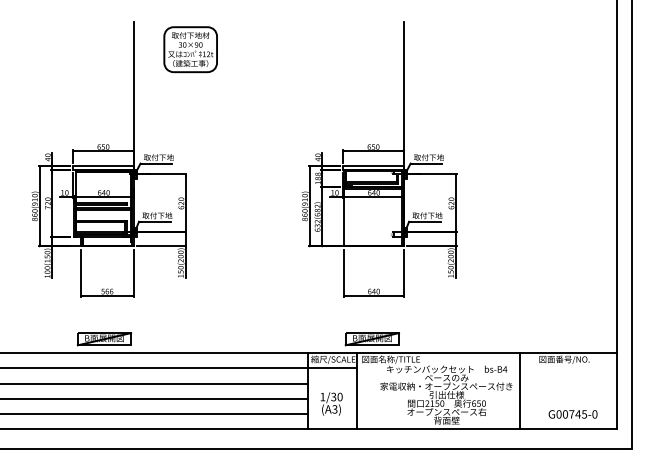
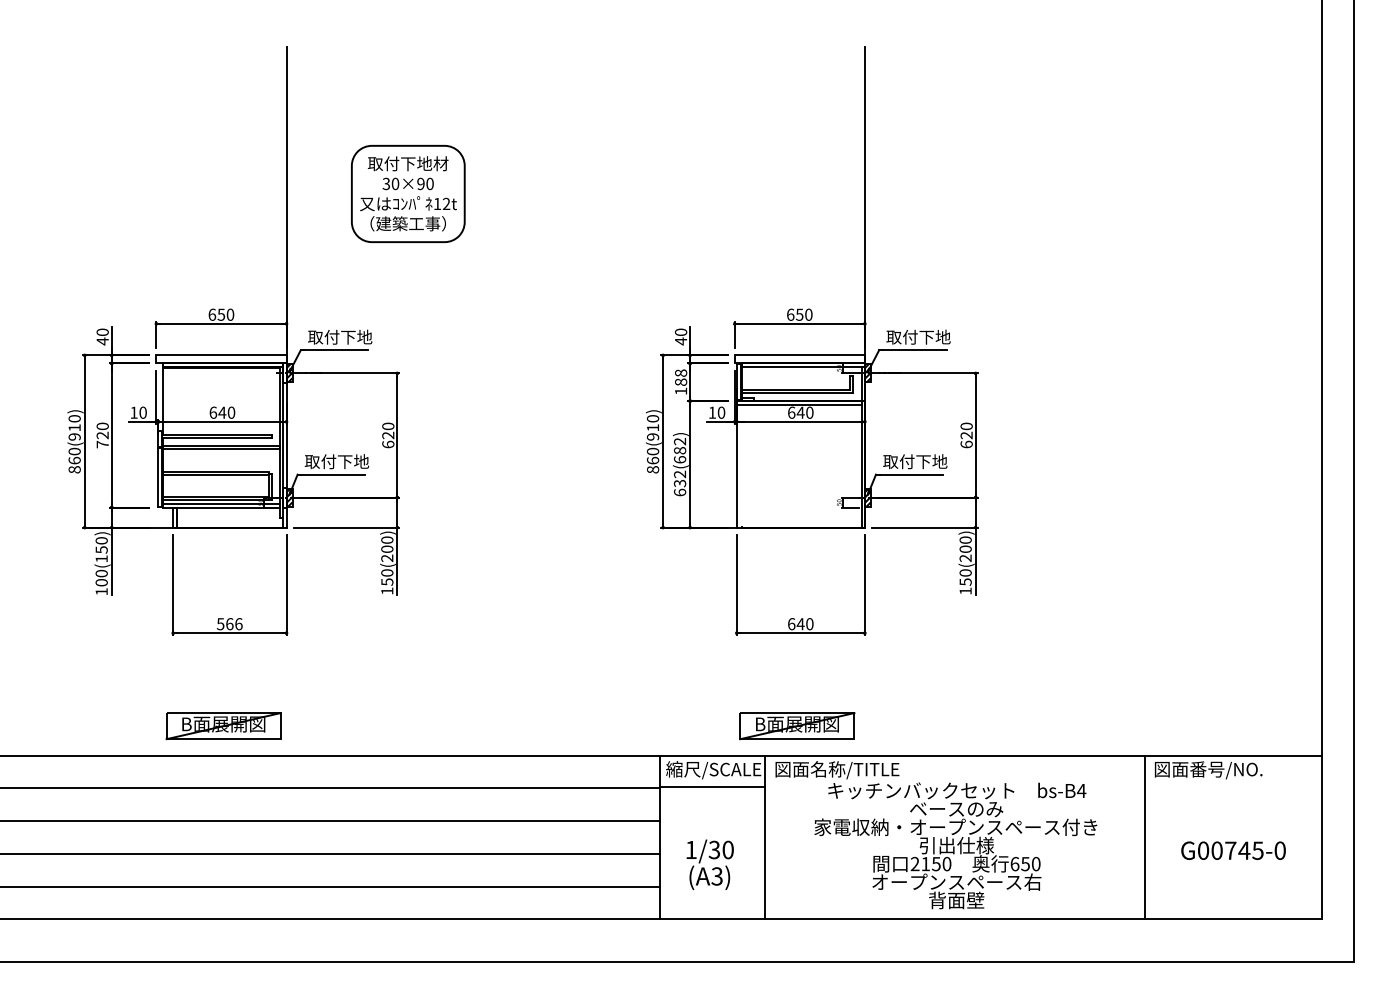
part: (190, 49) -> (407, 193), moved
line: (519, 391) -> (1144, 838), moved
text: (572, 414) -> (1232, 850), moved

